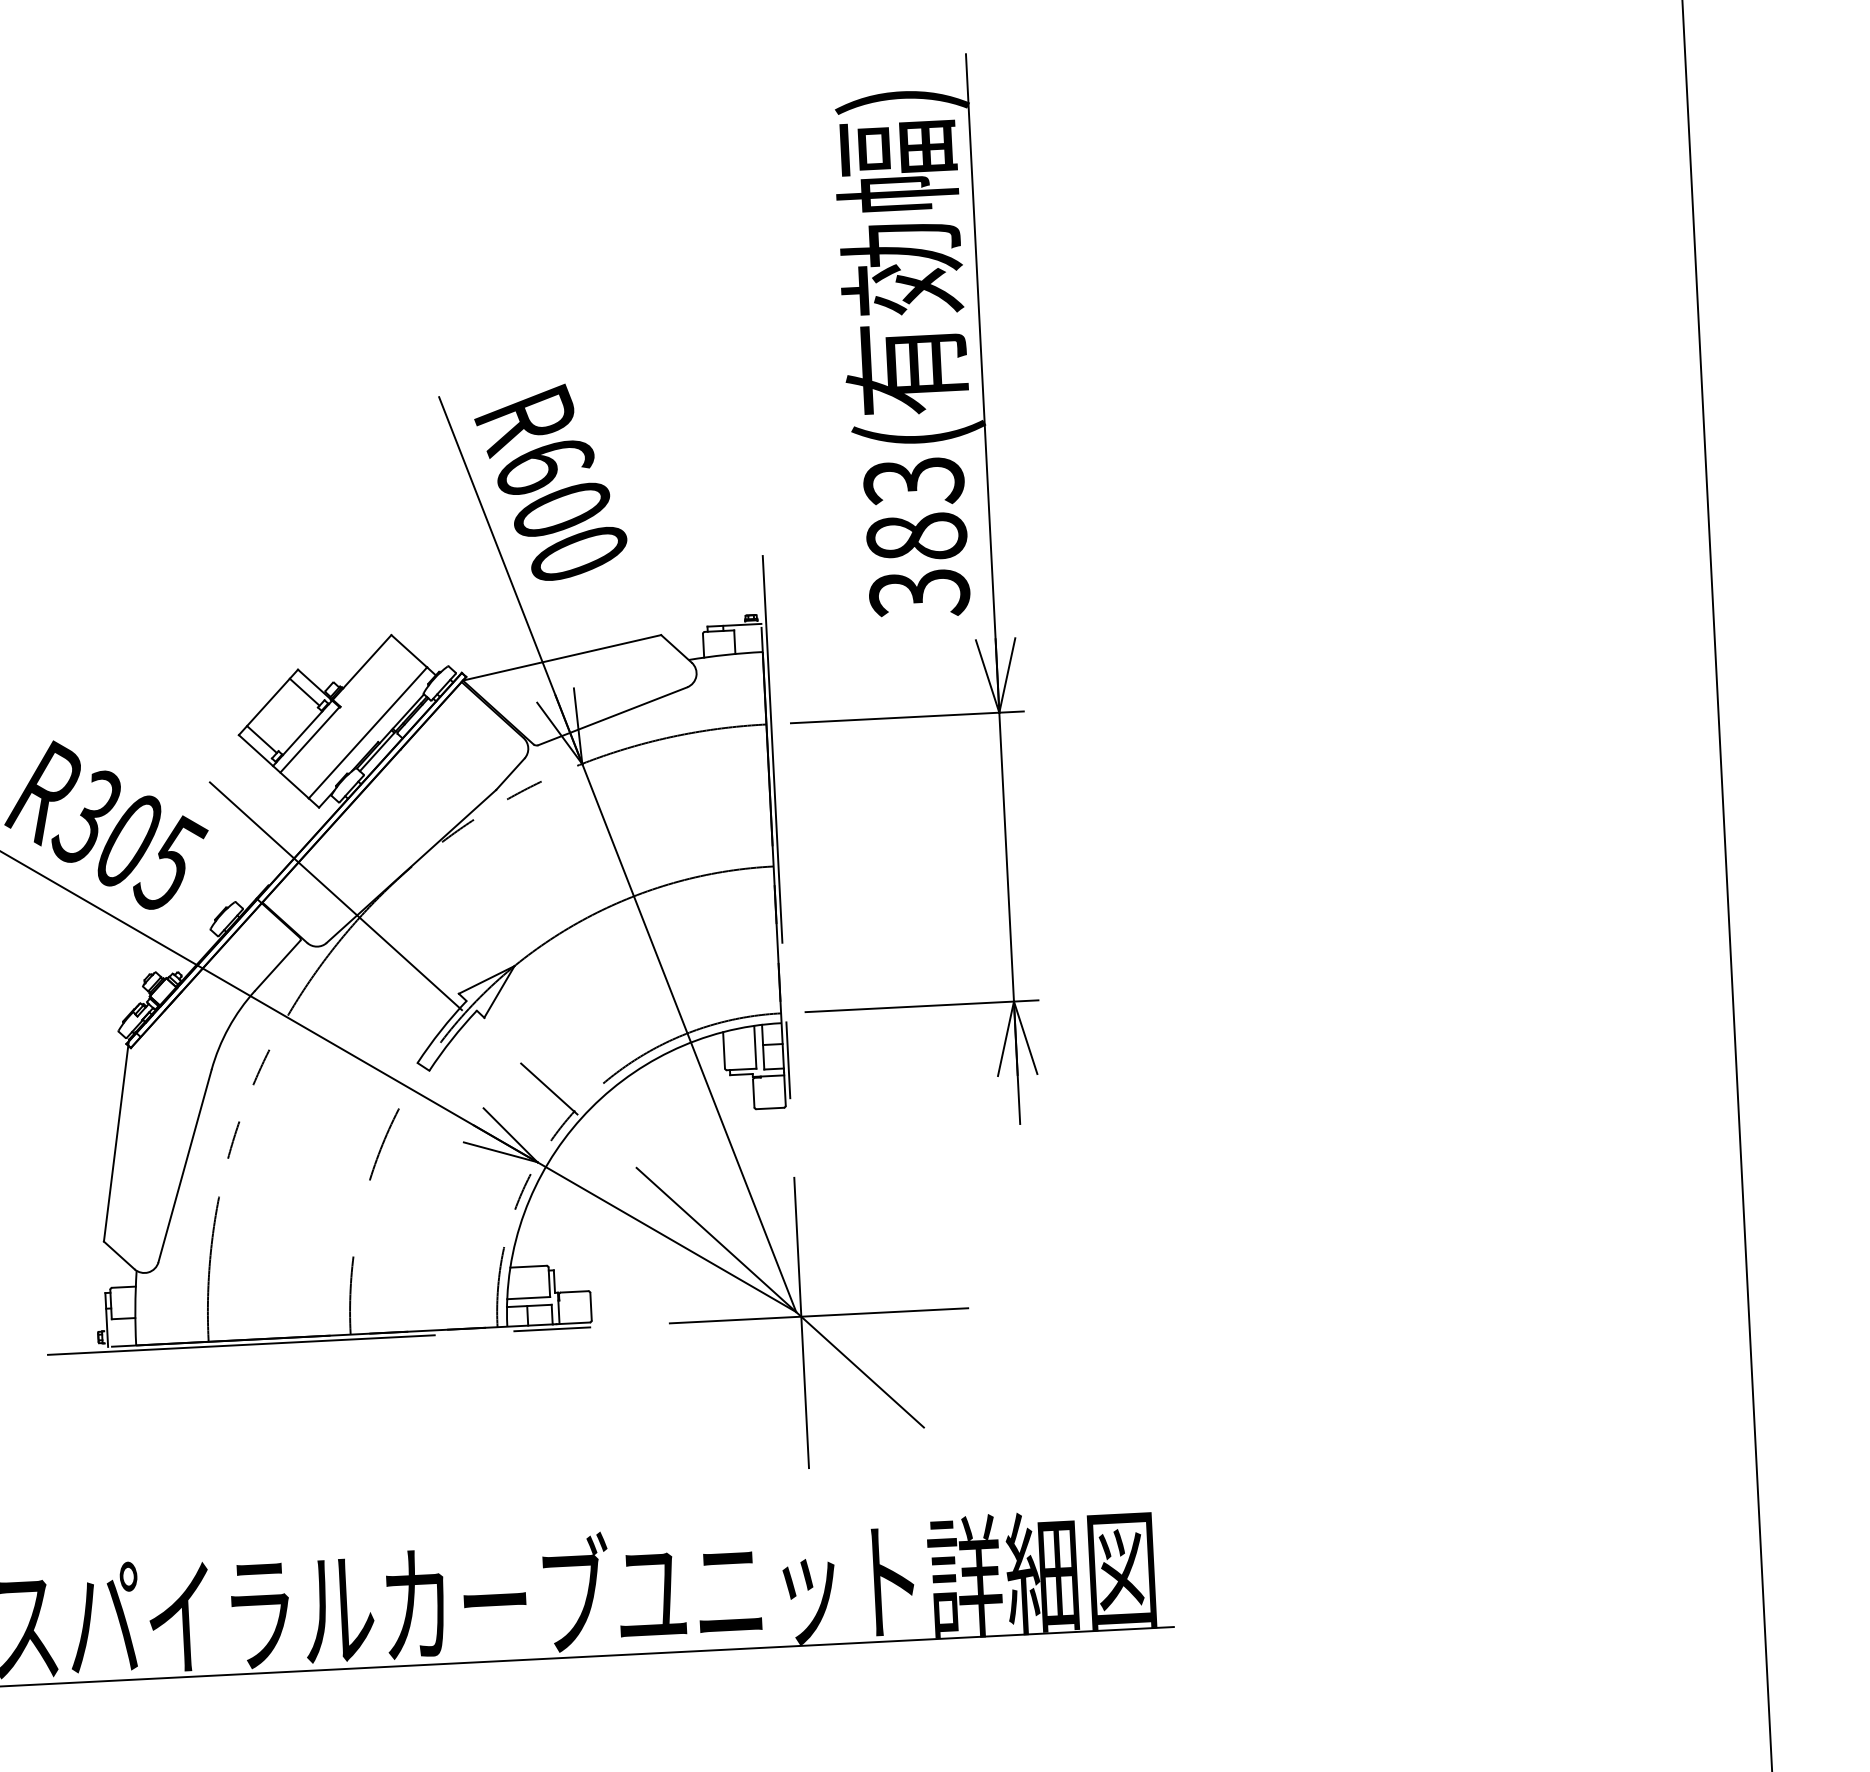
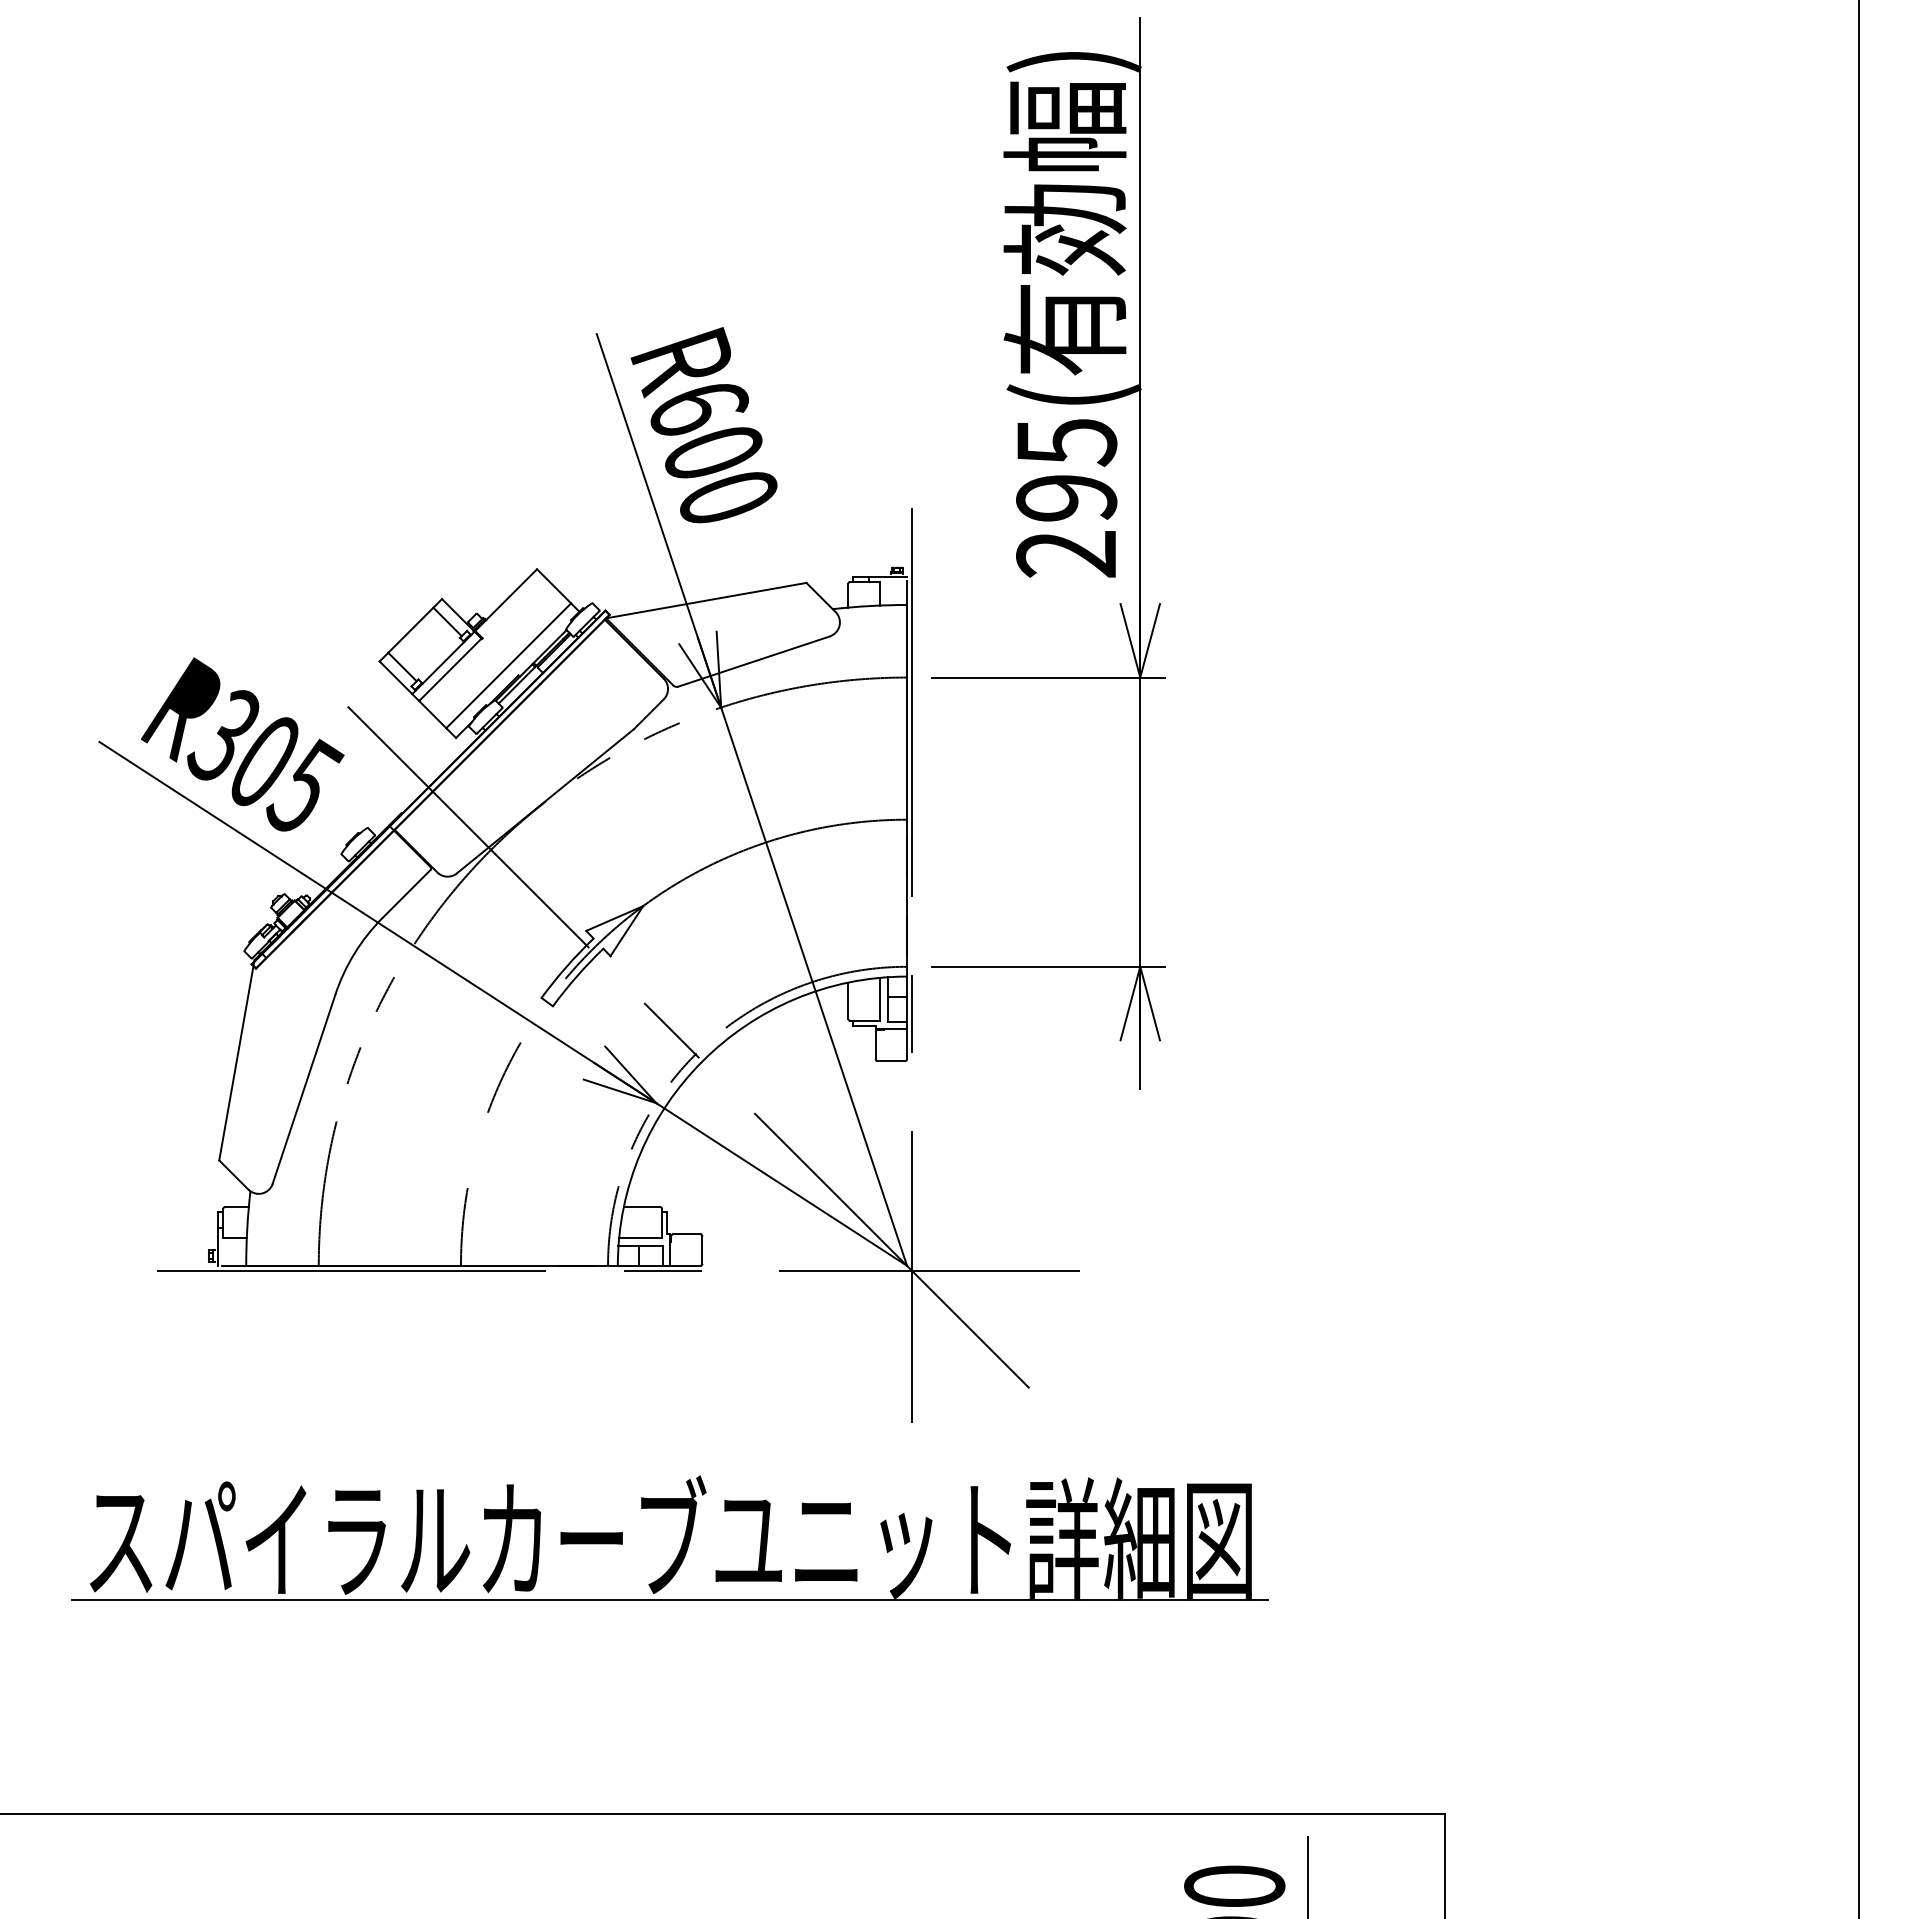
text: (916, 537) -> (1066, 498), 383( -> 295(

